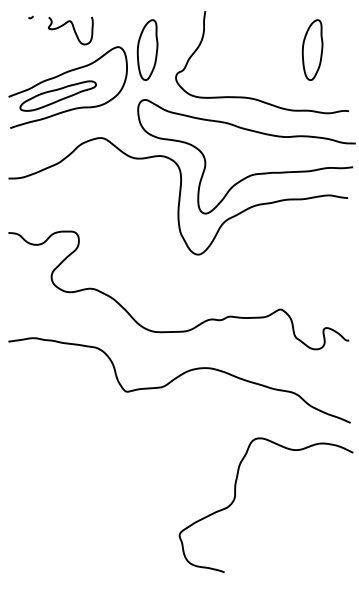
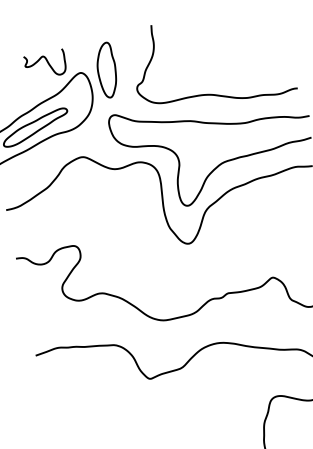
curve: (73, 30) -> (47, 64), moved
part: (312, 49) -> (253, 39), removed

